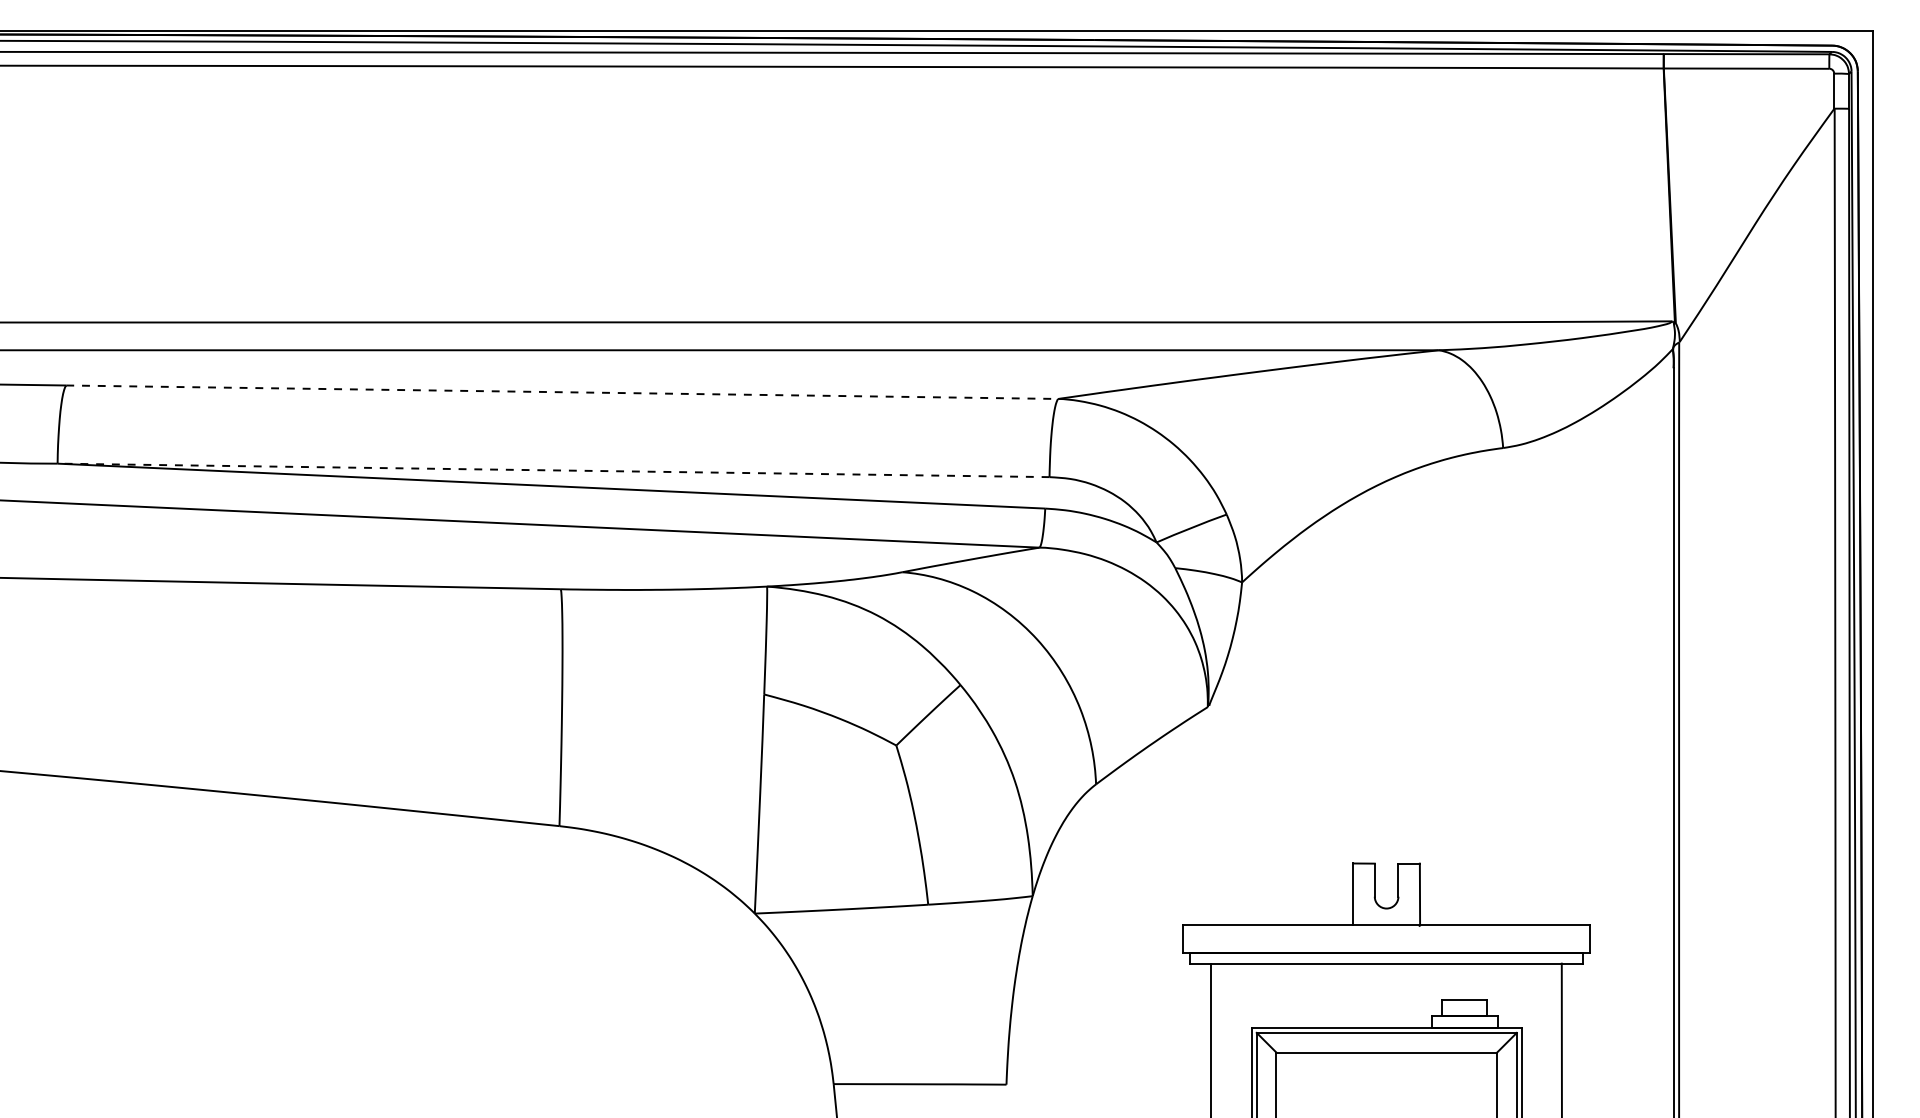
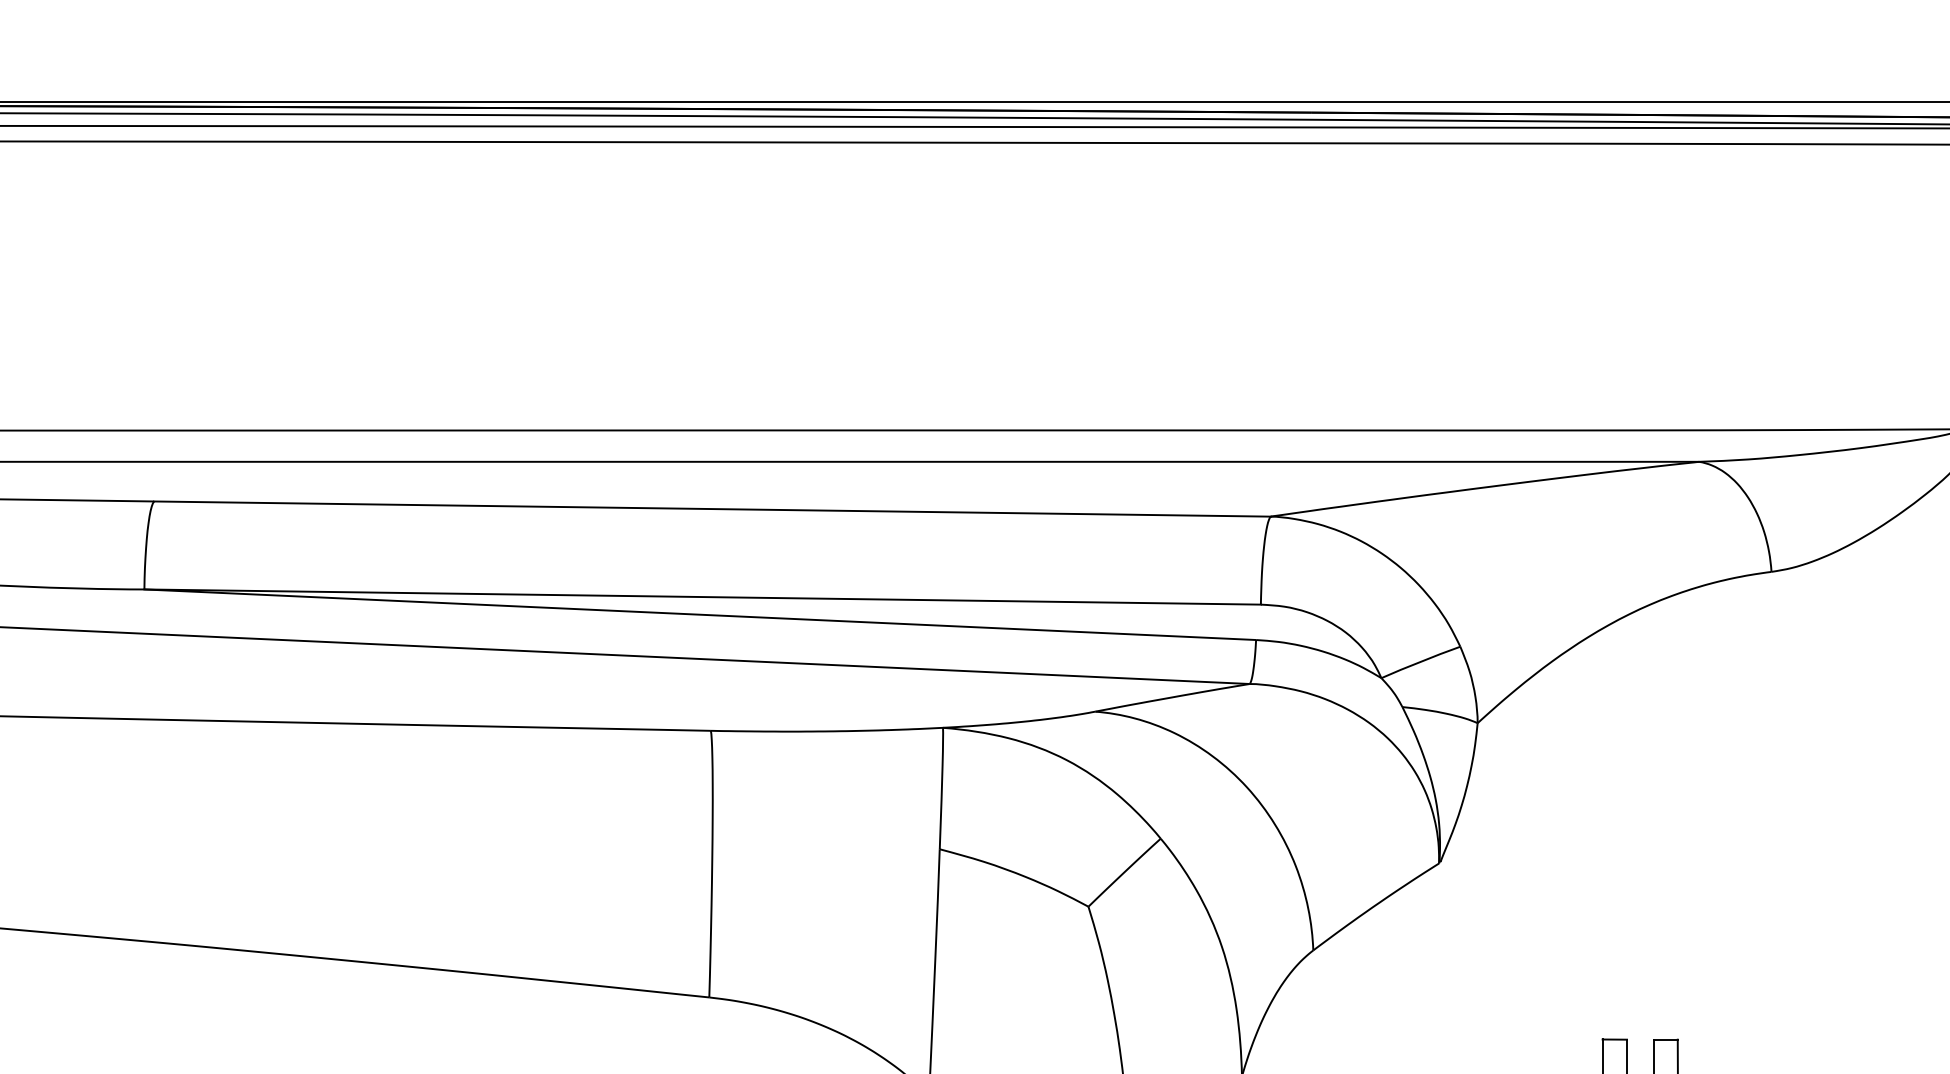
line: (562, 392) -> (712, 509), dashed -> solid
line: (553, 470) -> (702, 597), dashed -> solid

